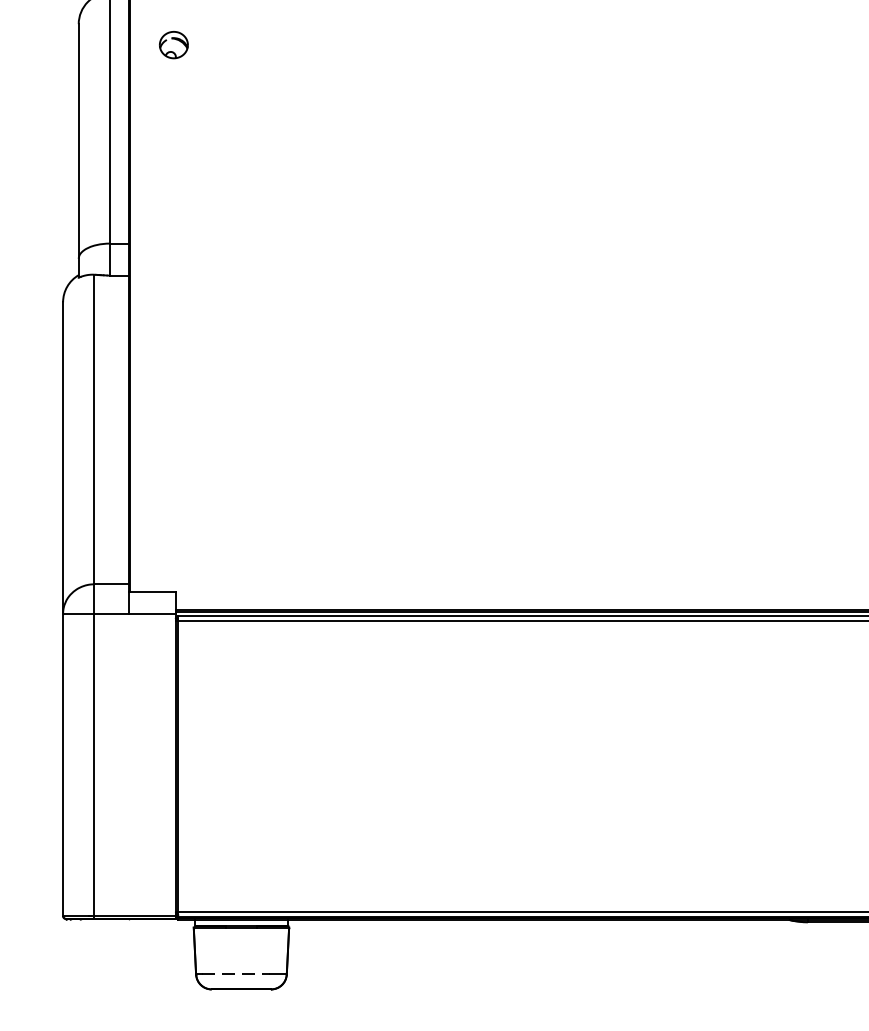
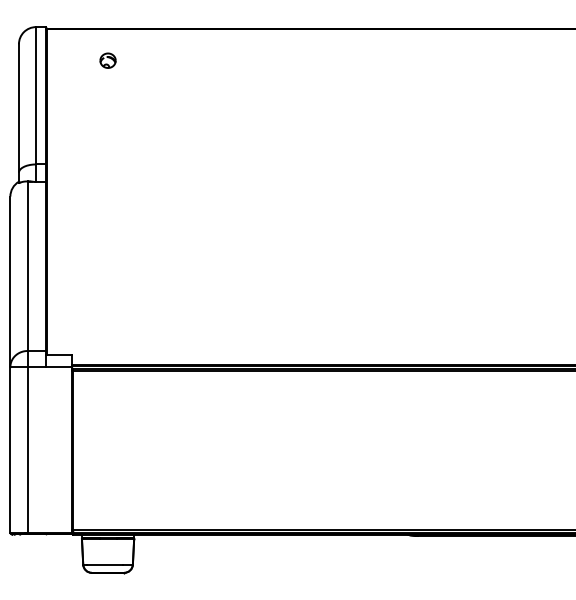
part: (172, 44) -> (107, 60), moved
line: (236, 974) -> (105, 564), dashed -> solid

